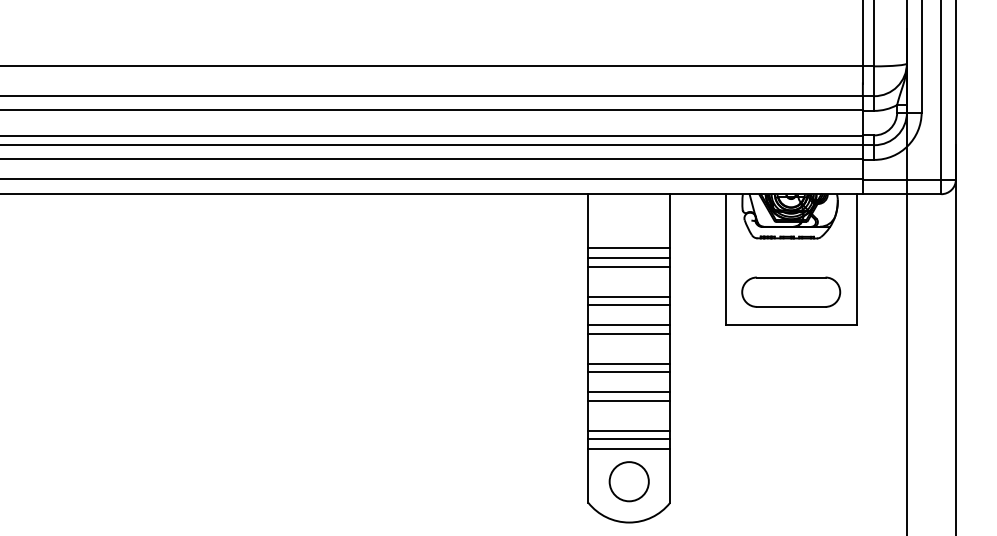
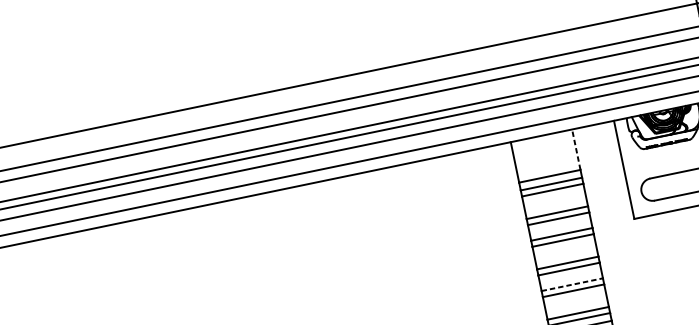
line: (670, 221) -> (576, 149), solid -> dashed
line: (629, 392) -> (572, 284), solid -> dashed

